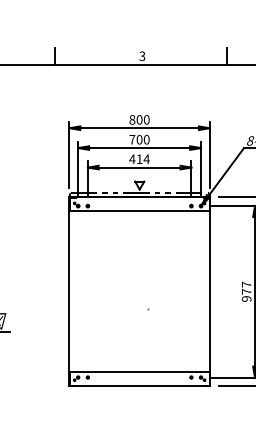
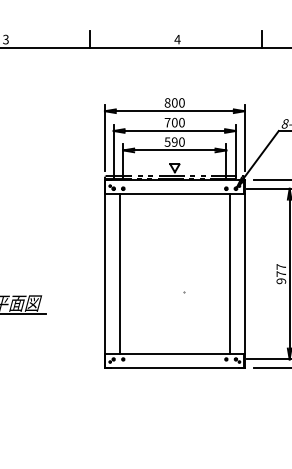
text: (142, 56) -> (177, 39), 3 -> 4
text: (139, 158) -> (174, 141), 414 -> 590
line: (84, 292) -> (119, 274), added
line: (194, 292) -> (229, 274), added

